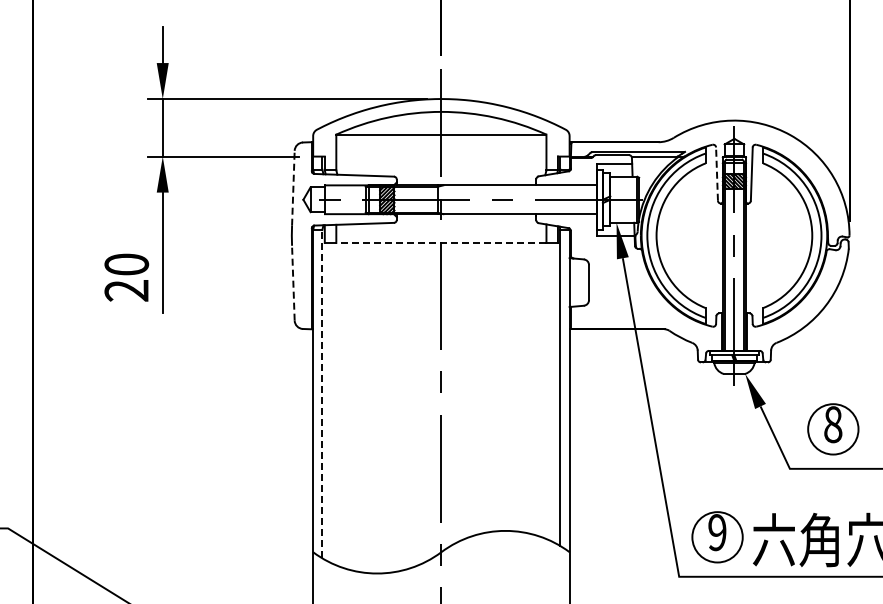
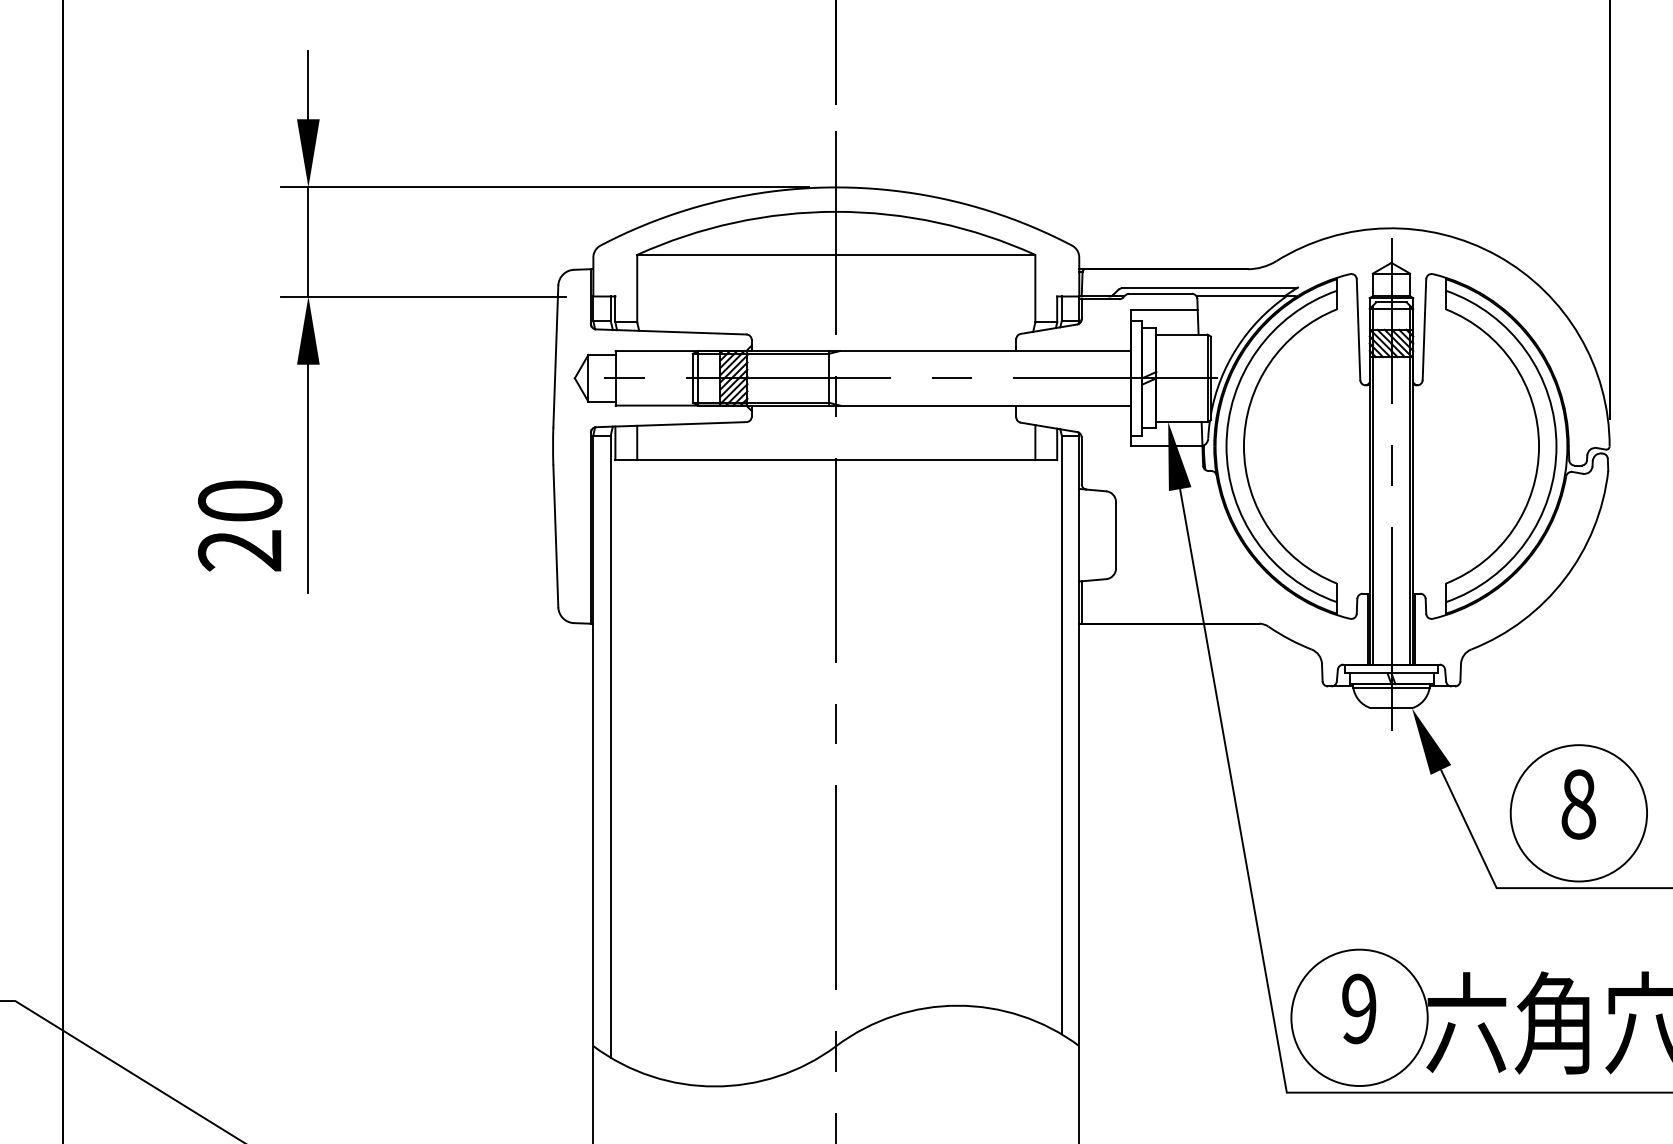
line: (717, 174) -> (1359, 330), dashed -> solid
line: (293, 187) -> (556, 355), dashed -> solid
line: (440, 242) -> (834, 459), dashed -> solid
line: (293, 282) -> (556, 535), dashed -> solid
line: (322, 393) -> (611, 745), dashed -> solid
circle: (833, 429) -> (1579, 813), size x1.43
circle: (717, 537) -> (1359, 1018), size x1.43

